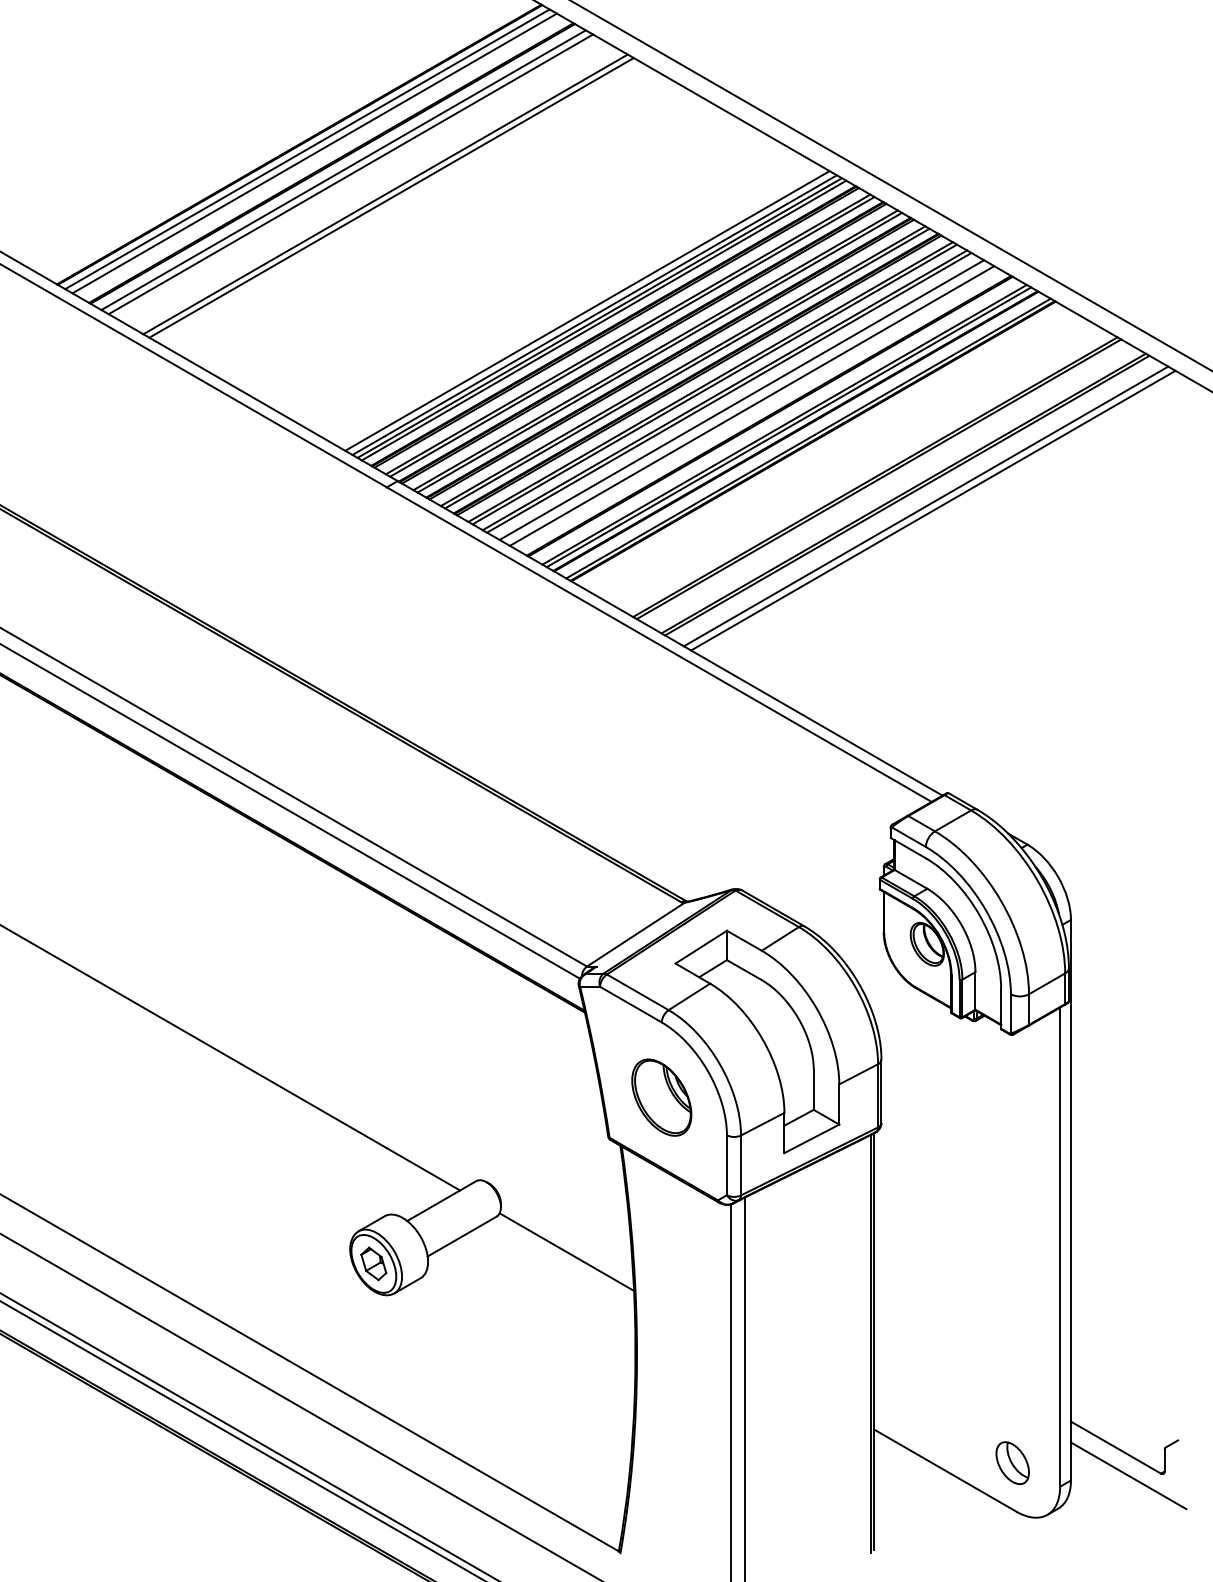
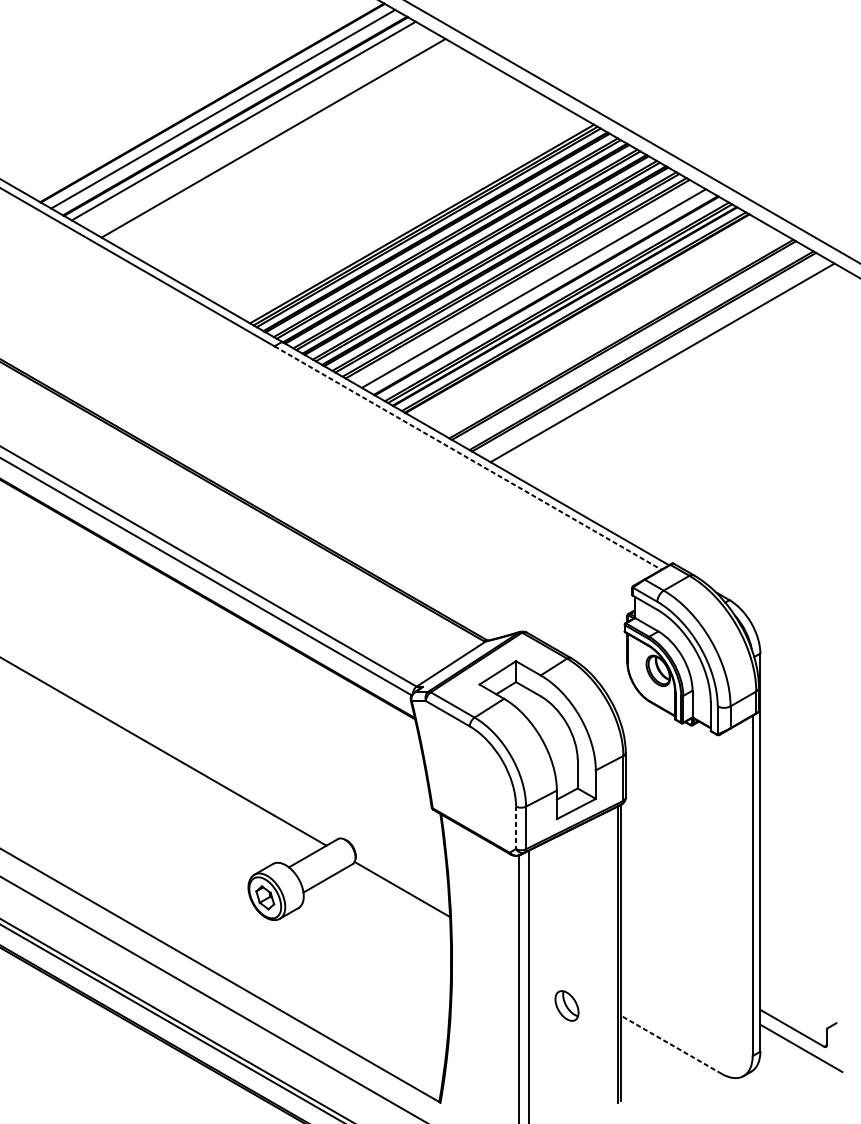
line: (307, 149) -> (218, 106), removed
line: (350, 174) -> (248, 124), removed
line: (391, 197) -> (277, 140), removed
line: (587, 310) -> (417, 220), removed
line: (741, 399) -> (526, 283), removed
line: (925, 506) -> (657, 359), removed
line: (659, 644) -> (468, 457), solid -> dashed
part: (661, 1097) -> (469, 779), removed
line: (726, 1165) -> (515, 827), solid -> dashed
part: (1012, 1463) -> (566, 1006), moved
line: (945, 1470) -> (671, 1044), solid -> dashed

